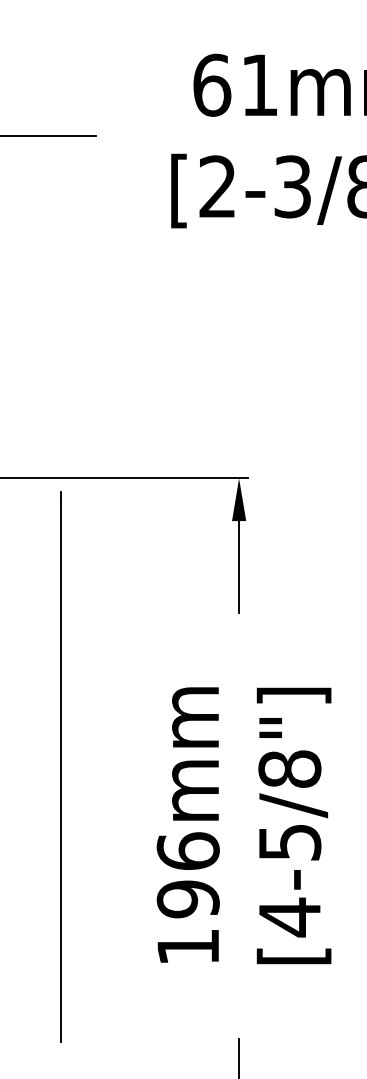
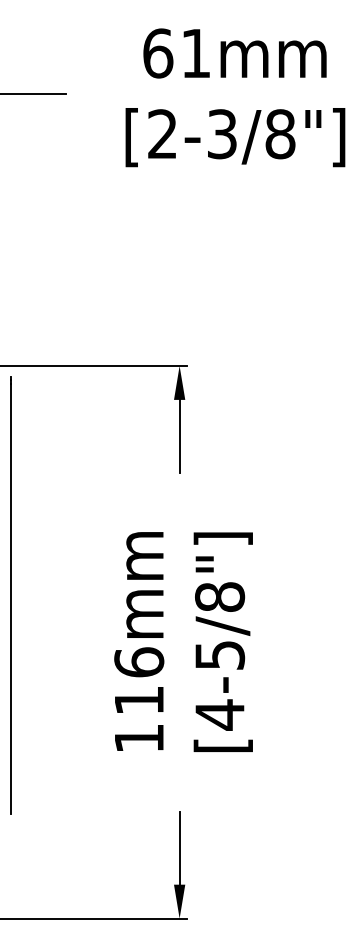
line: (60, 767) -> (10, 595), moved
text: (188, 899) -> (139, 700), 196mm -> 116mm

